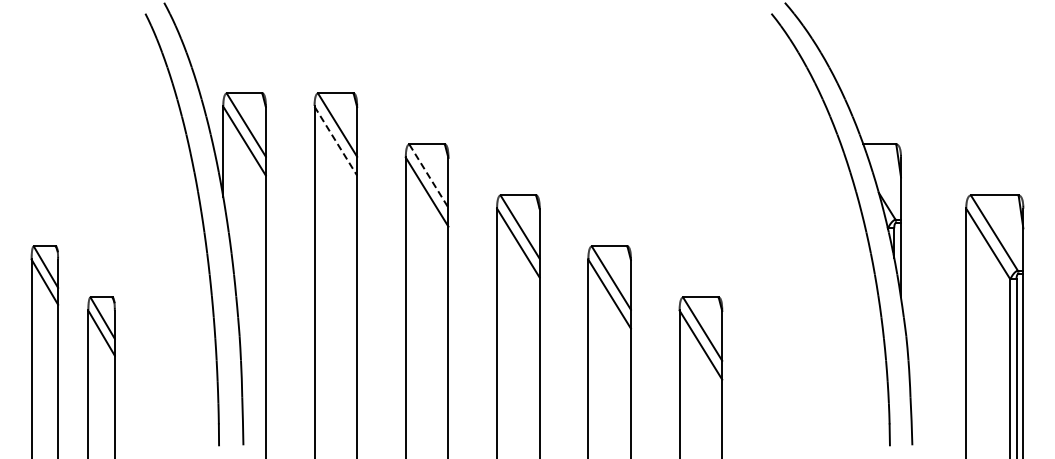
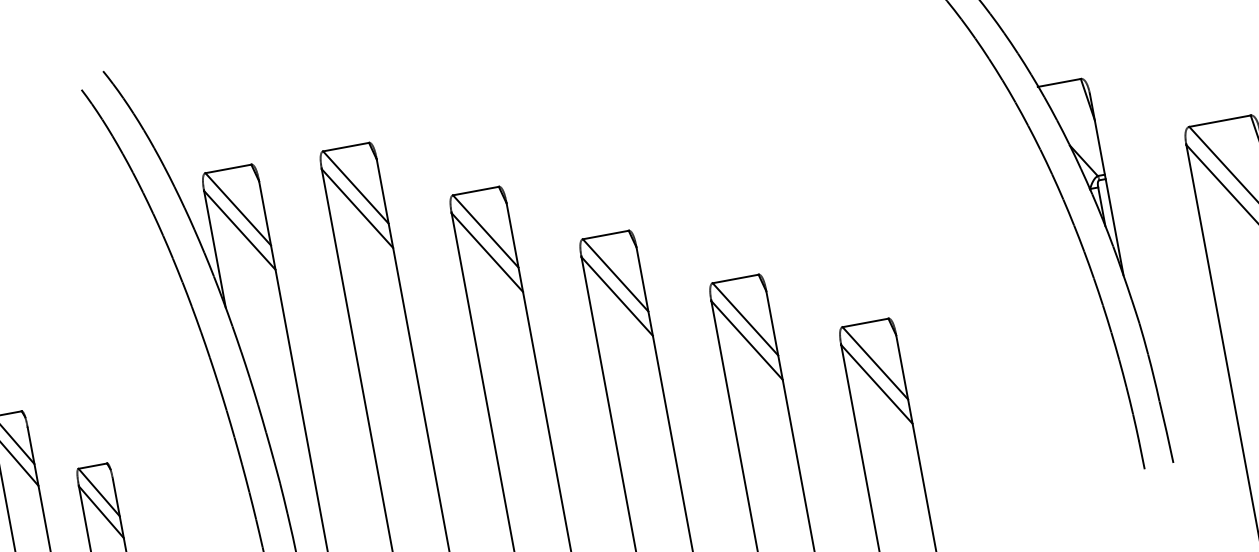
line: (335, 141) -> (357, 209), dashed -> solid
line: (429, 176) -> (486, 231), dashed -> solid

